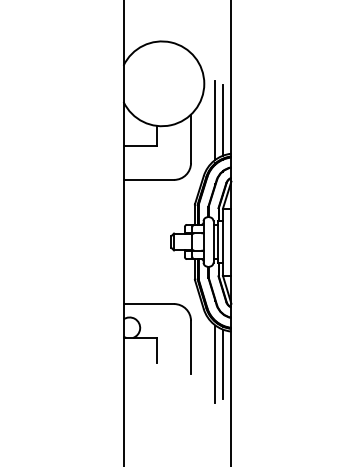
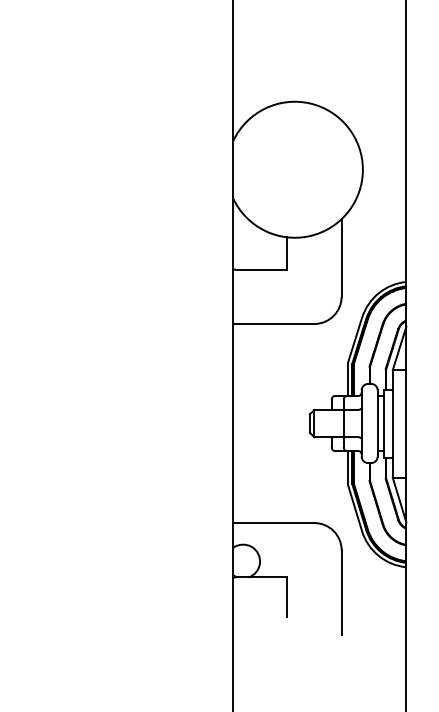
line: (215, 119) -> (380, 226), removed
line: (222, 119) -> (392, 226), removed
line: (215, 364) -> (380, 620), removed
line: (222, 364) -> (392, 620), removed

